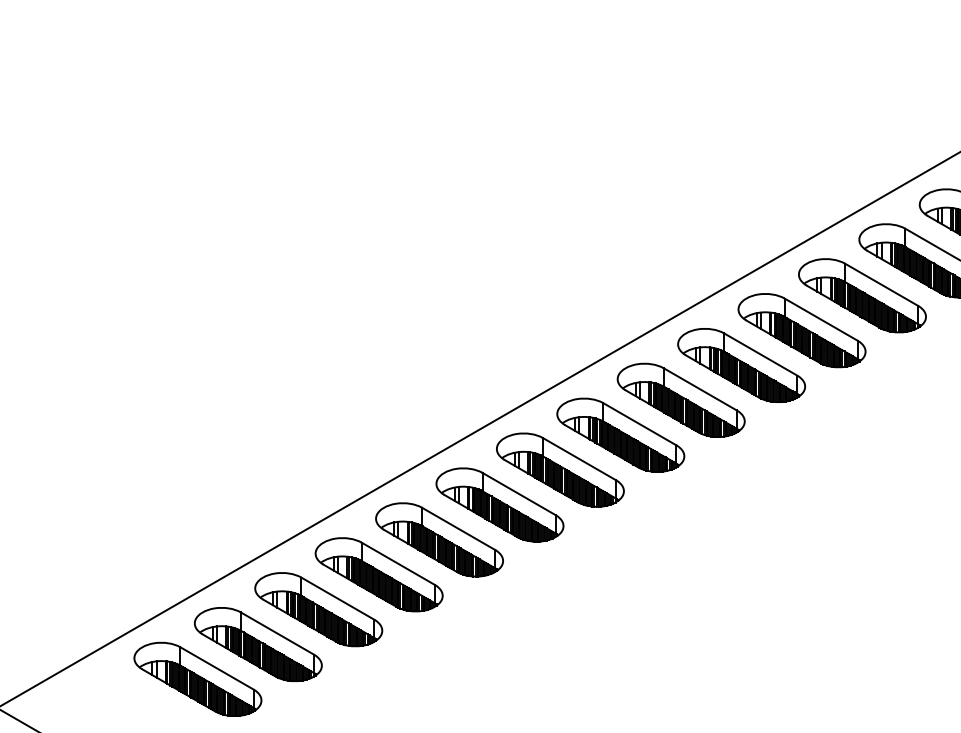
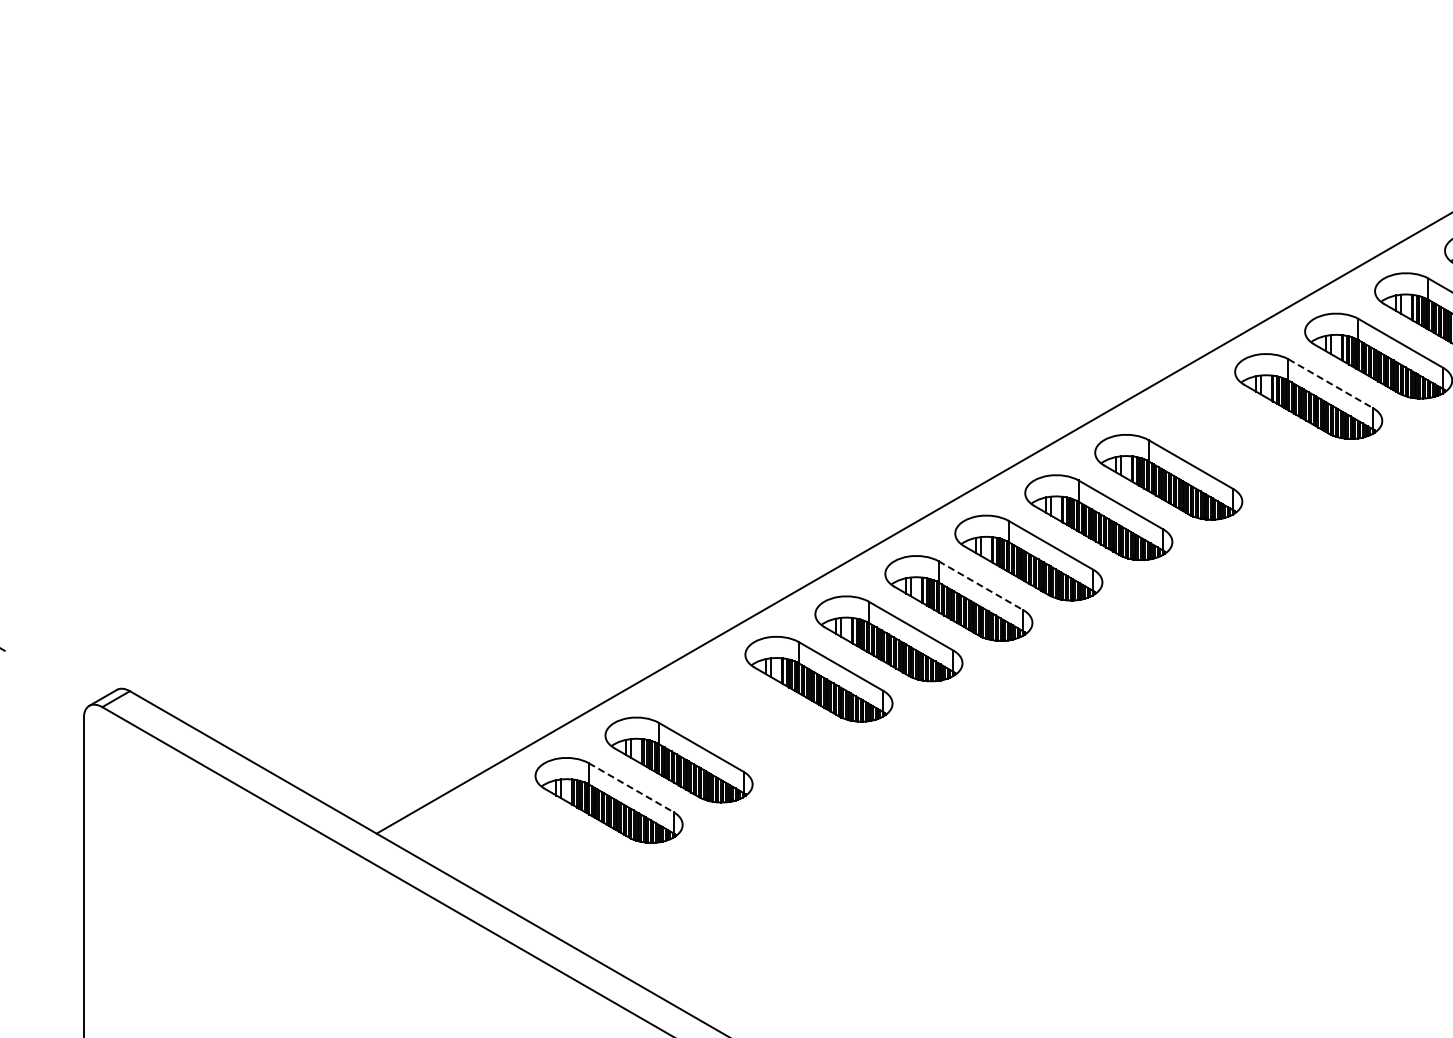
line: (820, 319) -> (1330, 383), solid -> dashed
part: (741, 365) -> (1238, 436), removed
line: (518, 493) -> (980, 585), solid -> dashed
part: (318, 609) -> (748, 719), removed
line: (217, 668) -> (631, 787), solid -> dashed

